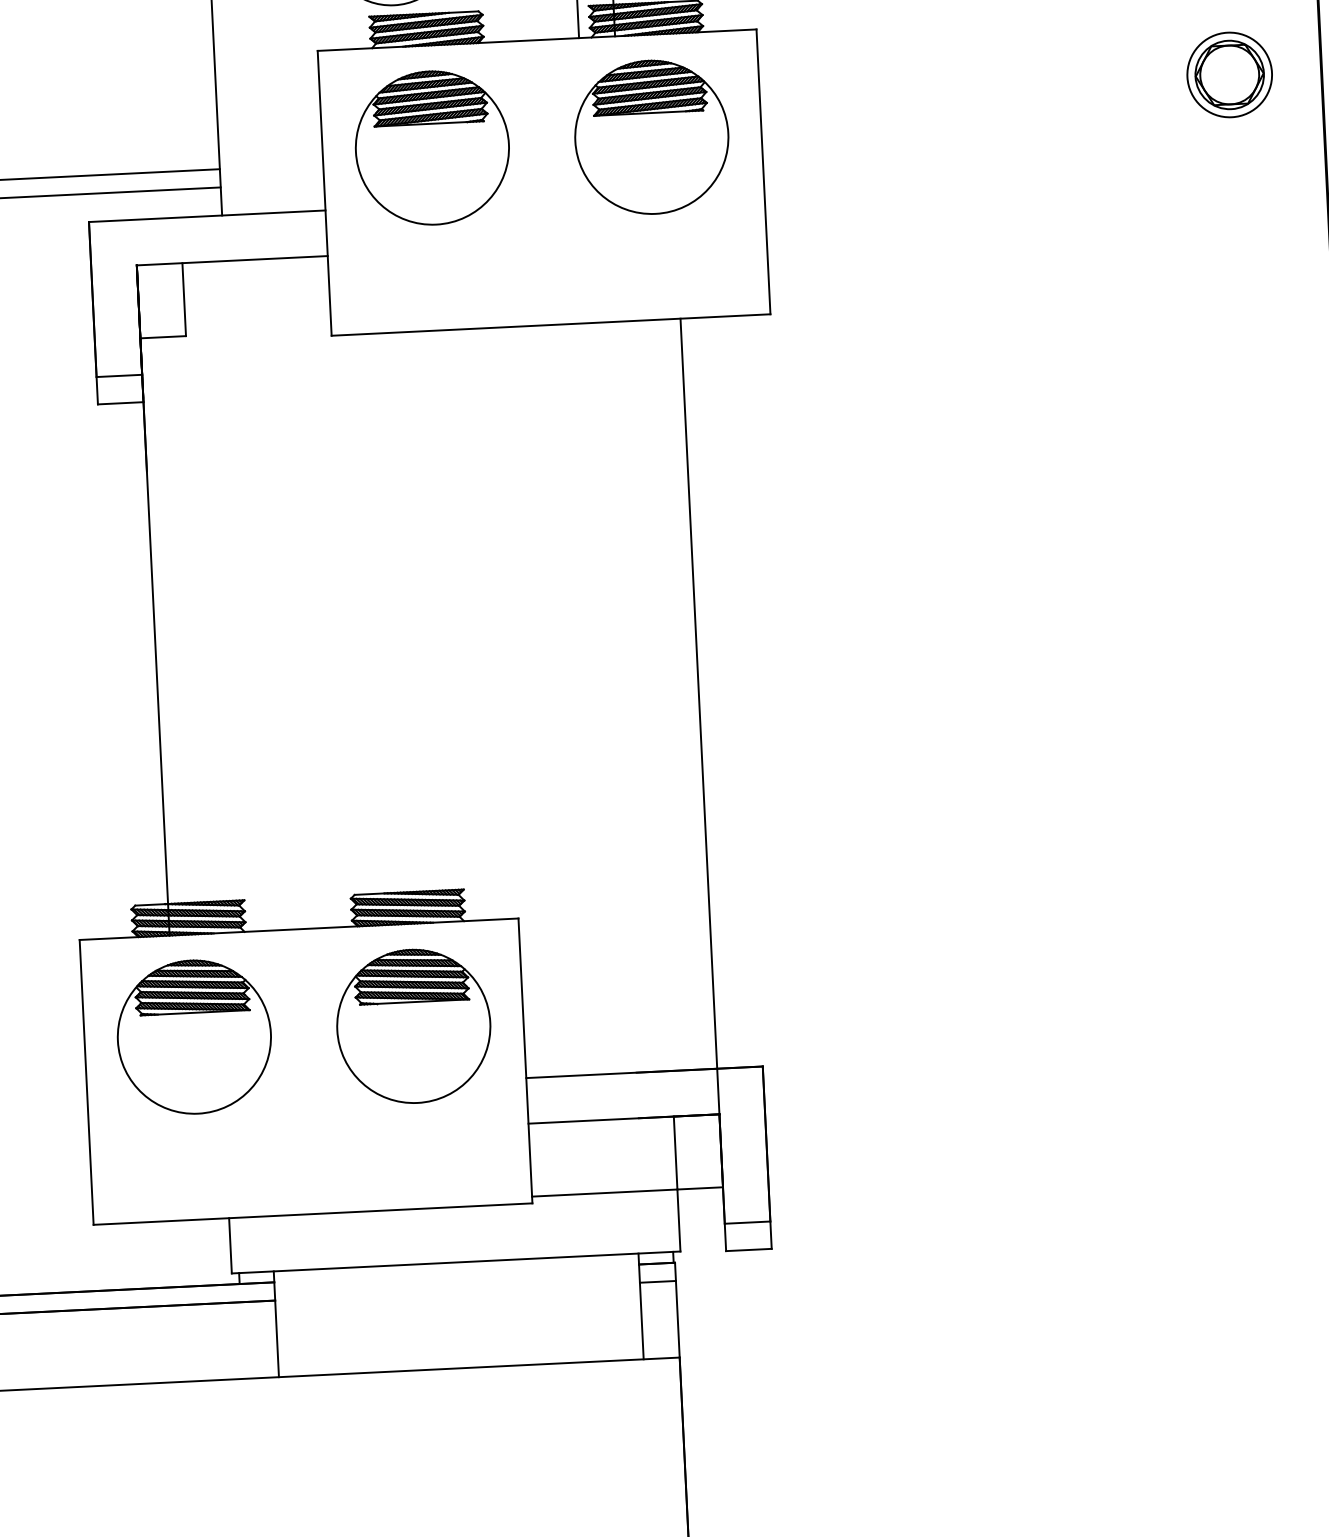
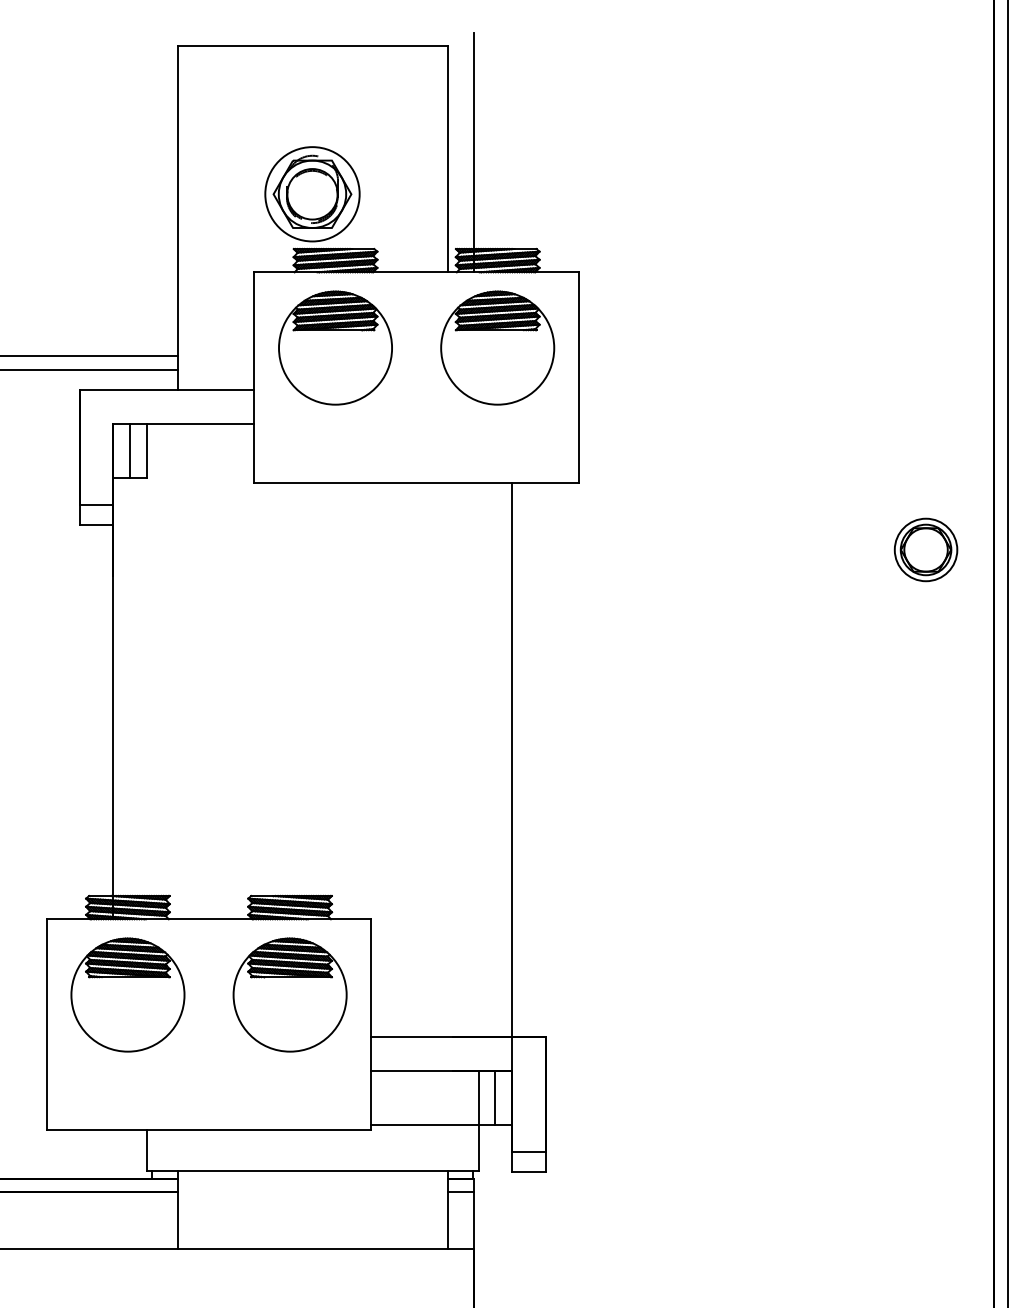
part: (1228, 74) -> (925, 549), moved
line: (161, 300) -> (130, 450), added
line: (698, 1151) -> (495, 1097), added

